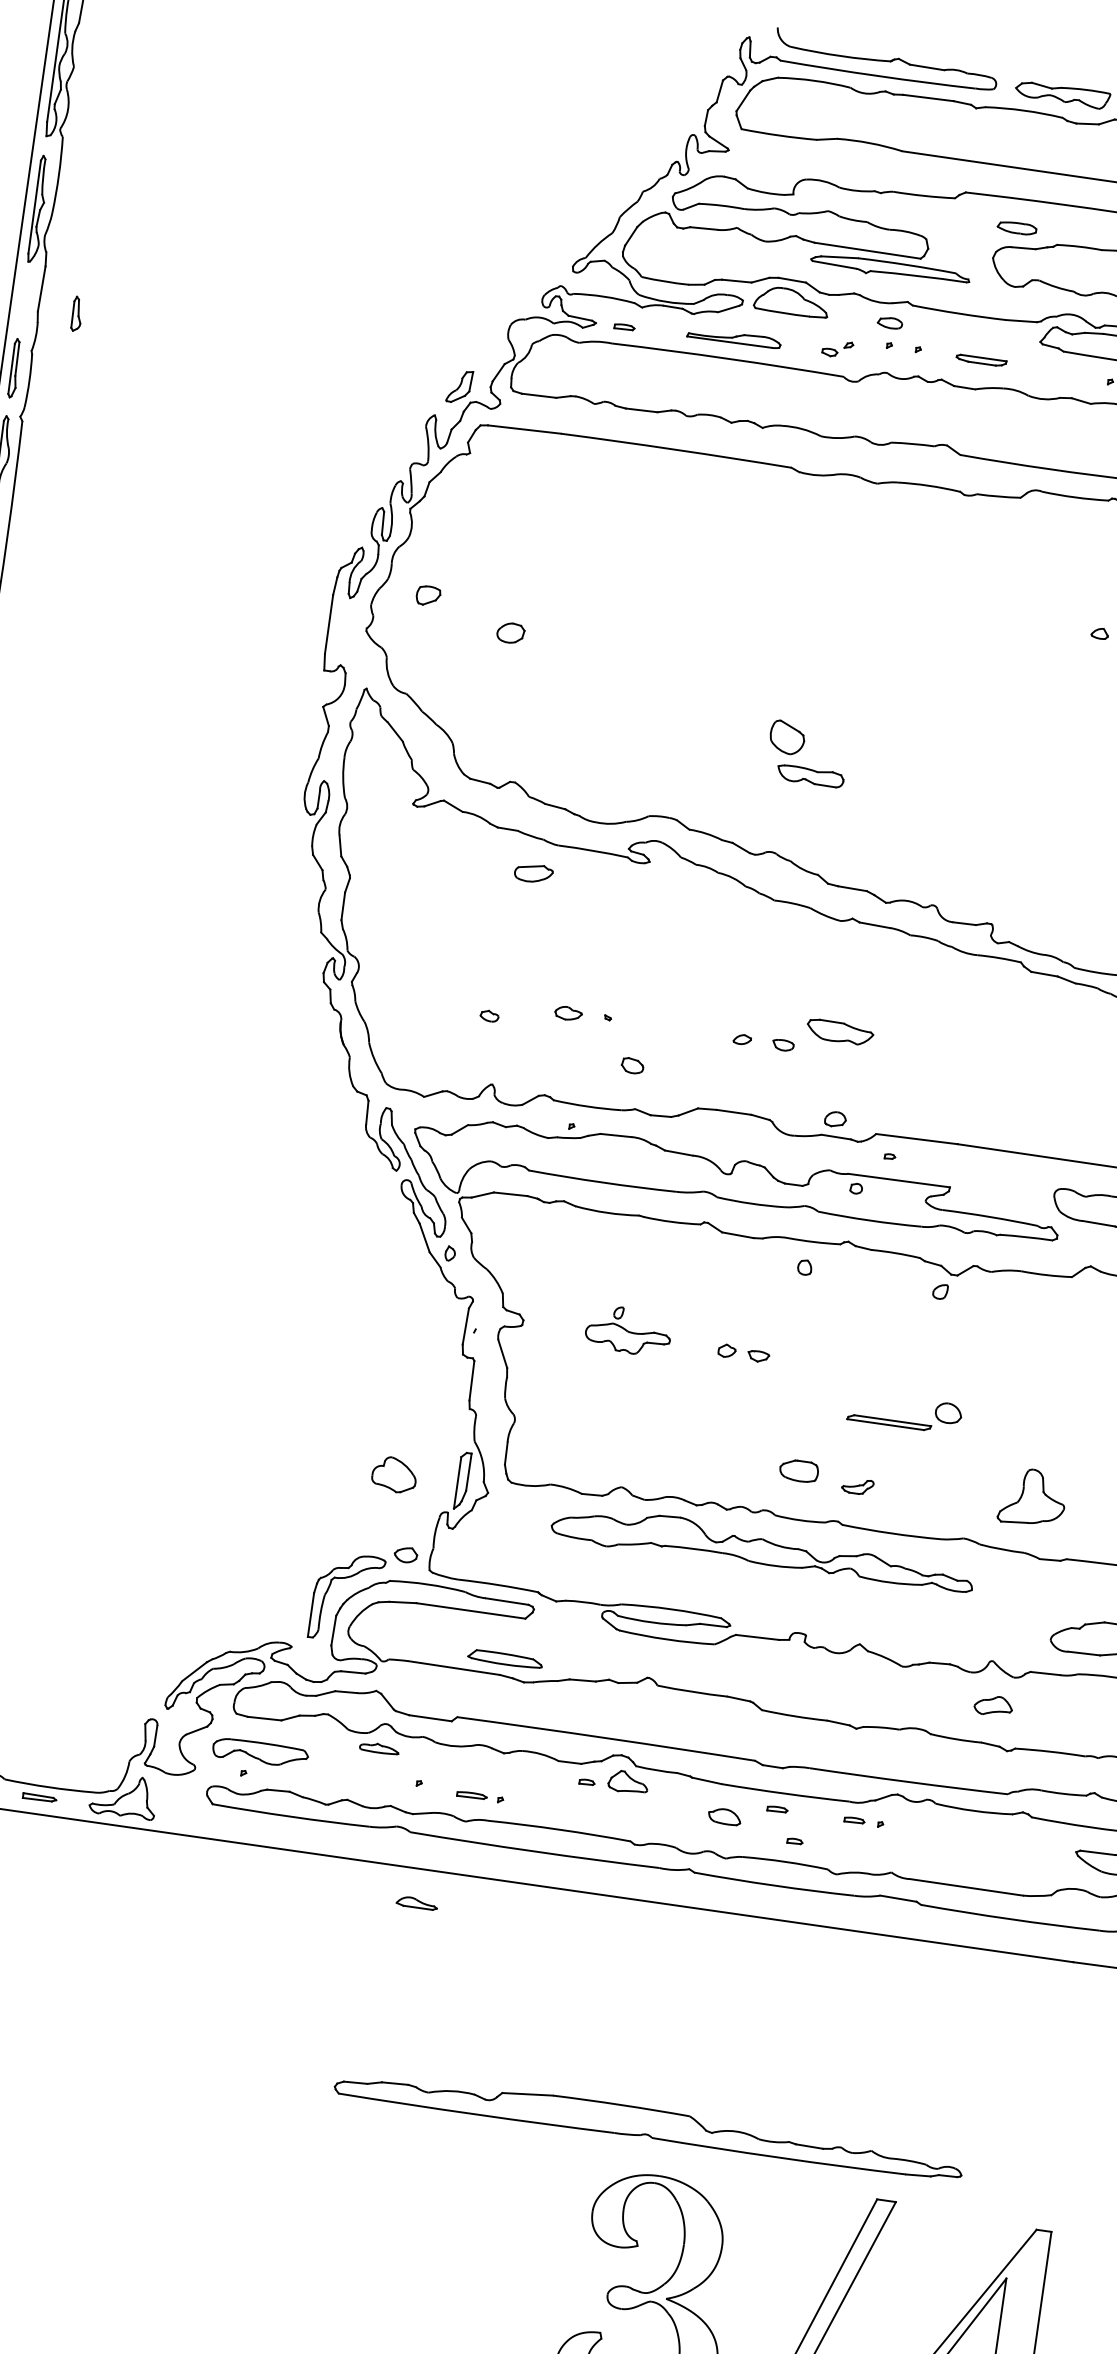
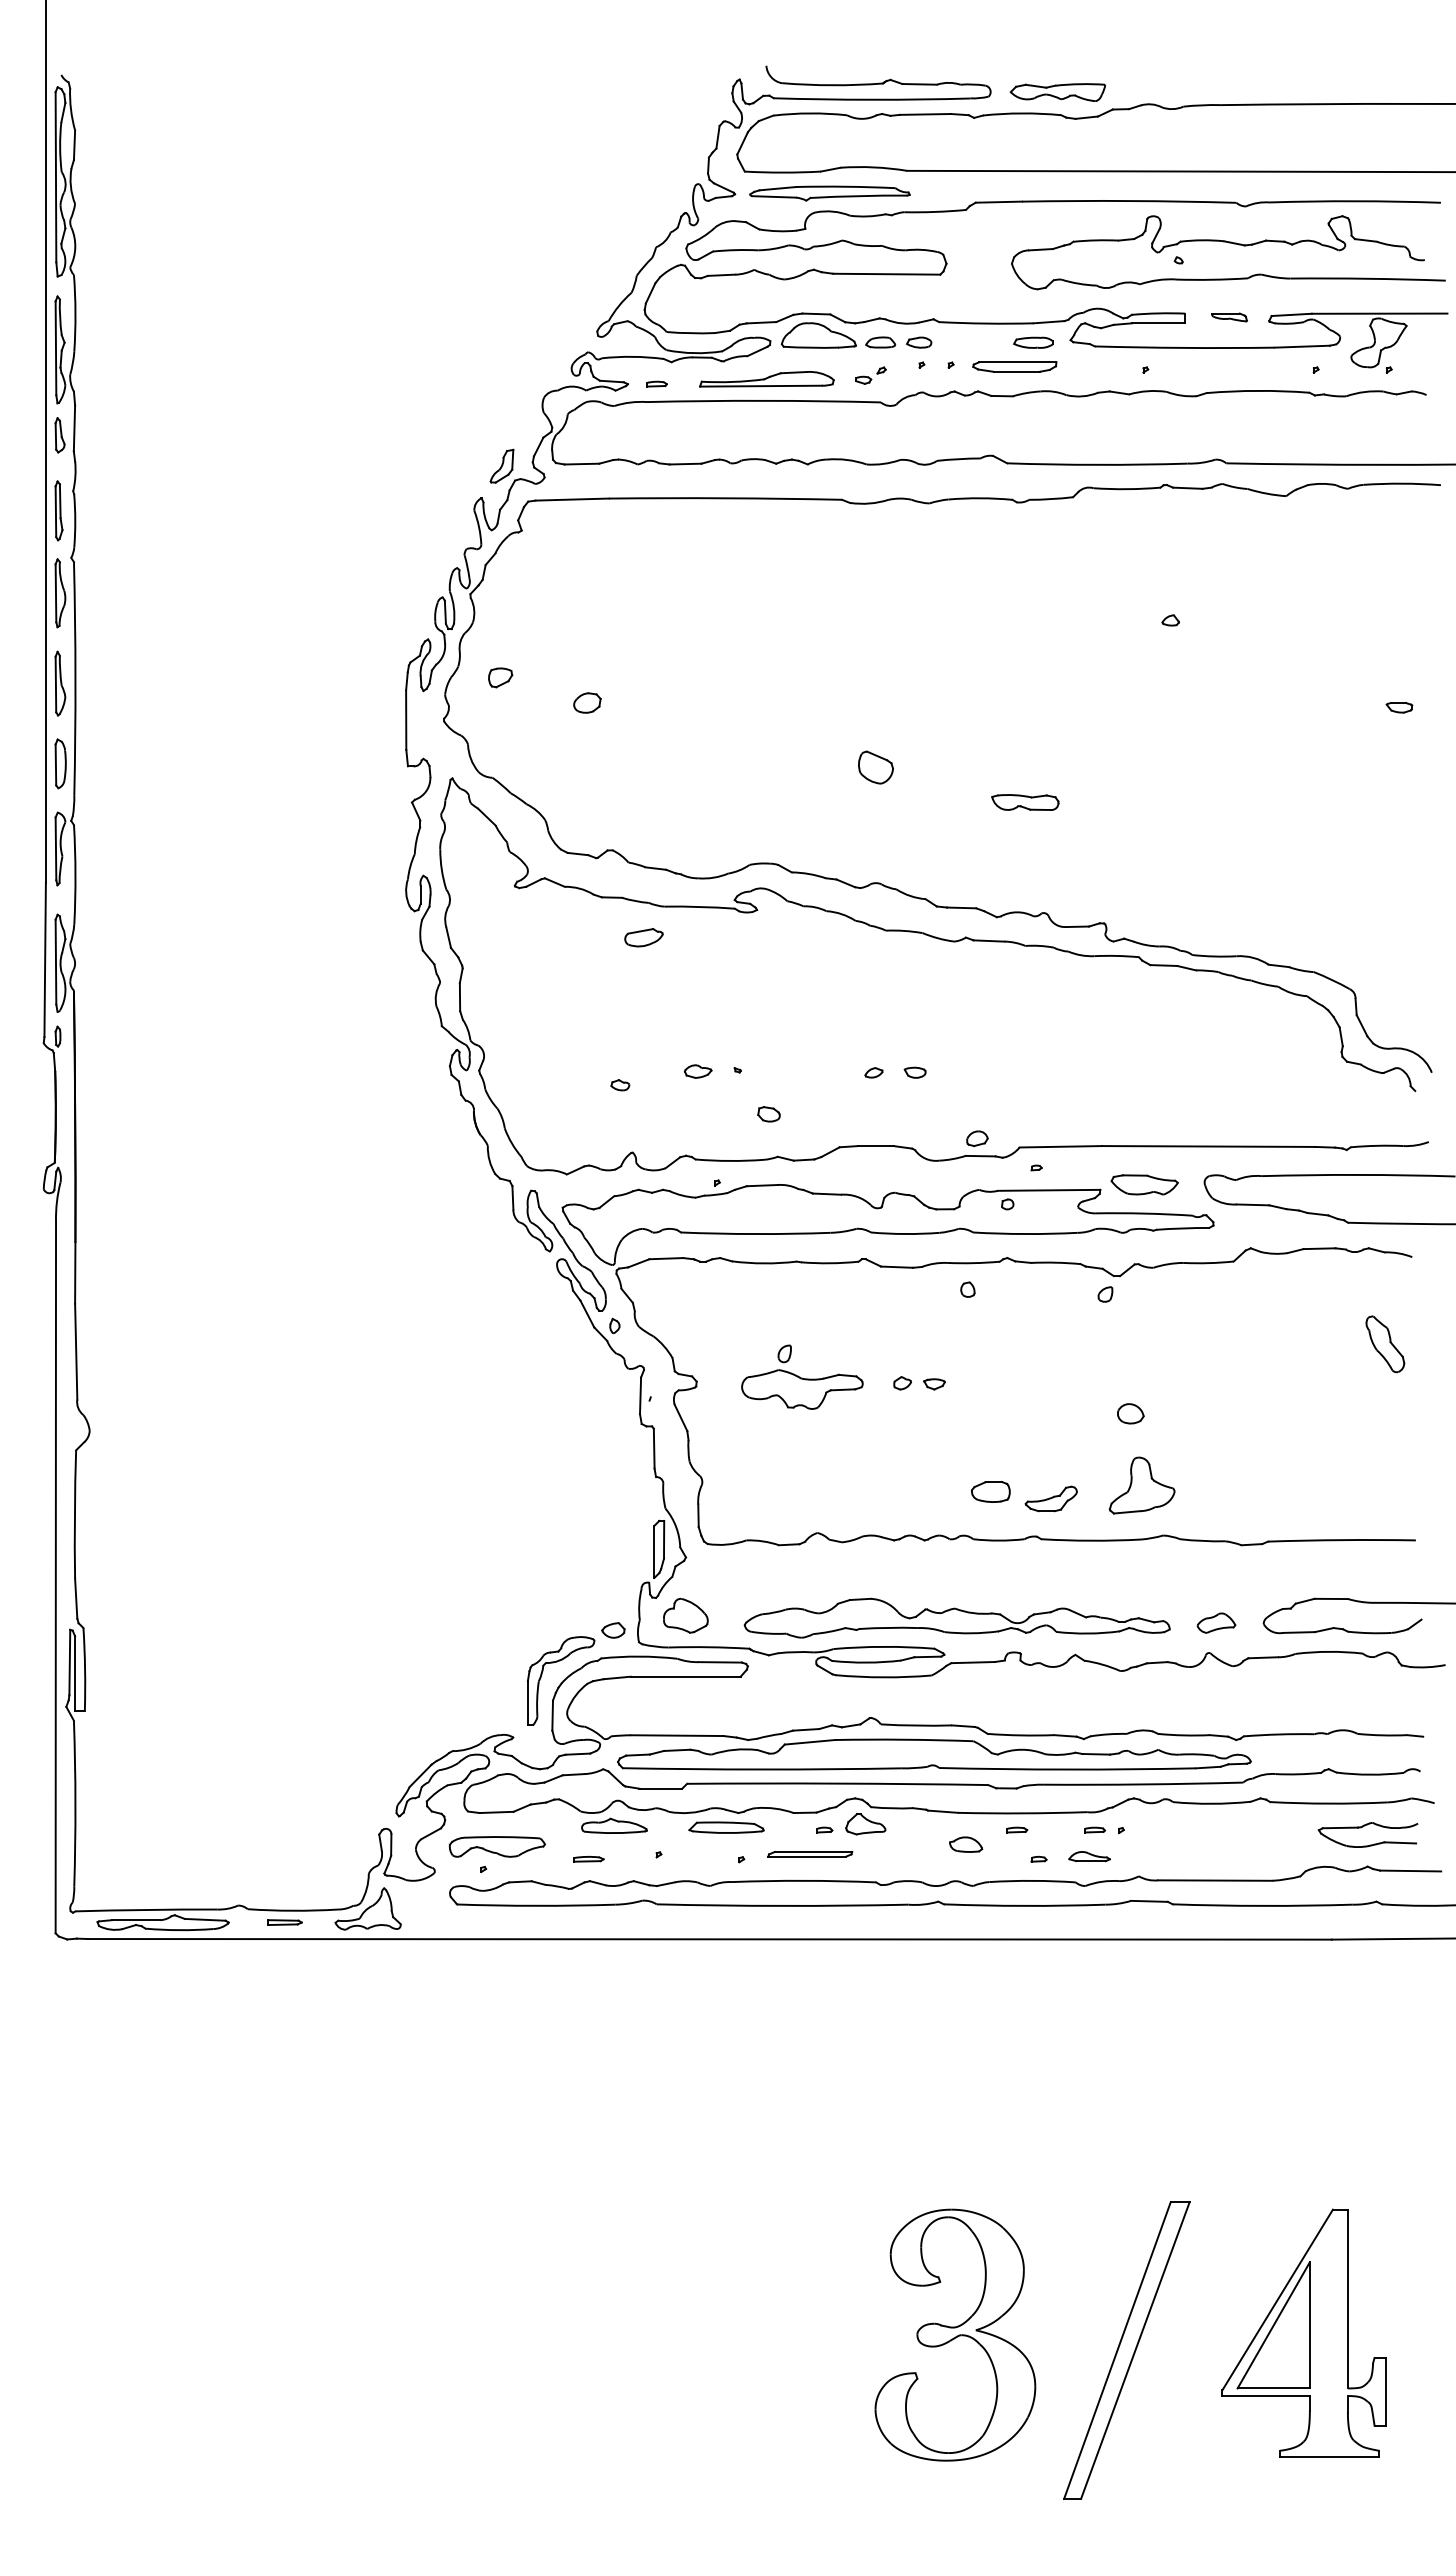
part: (1017, 227) -> (1033, 342), moved
part: (889, 269) -> (829, 193), moved
part: (76, 314) -> (59, 435), moved
part: (851, 317) -> (880, 342), added
part: (733, 338) -> (766, 379), size x1.43
part: (981, 360) -> (1014, 366), size x1.67
part: (810, 776) -> (1025, 802), moved
part: (840, 1031) -> (1144, 1184), moved
part: (628, 1330) -> (802, 1376), size x1.43
part: (889, 1422) -> (810, 1854), moved
part: (394, 1474) -> (685, 1615), moved
part: (857, 1485) -> (1050, 1498), size x1.67
part: (1032, 1497) -> (1141, 1485), moved
part: (762, 1548) -> (956, 1617), moved
part: (505, 1659) -> (726, 1827), moved
part: (993, 1705) -> (1216, 1622), moved
part: (379, 1748) -> (614, 1825), size x1.67
part: (471, 1795) -> (588, 1859), moved
part: (417, 1903) -> (1089, 1856), moved
part: (649, 2123) -> (934, 1754), moved

